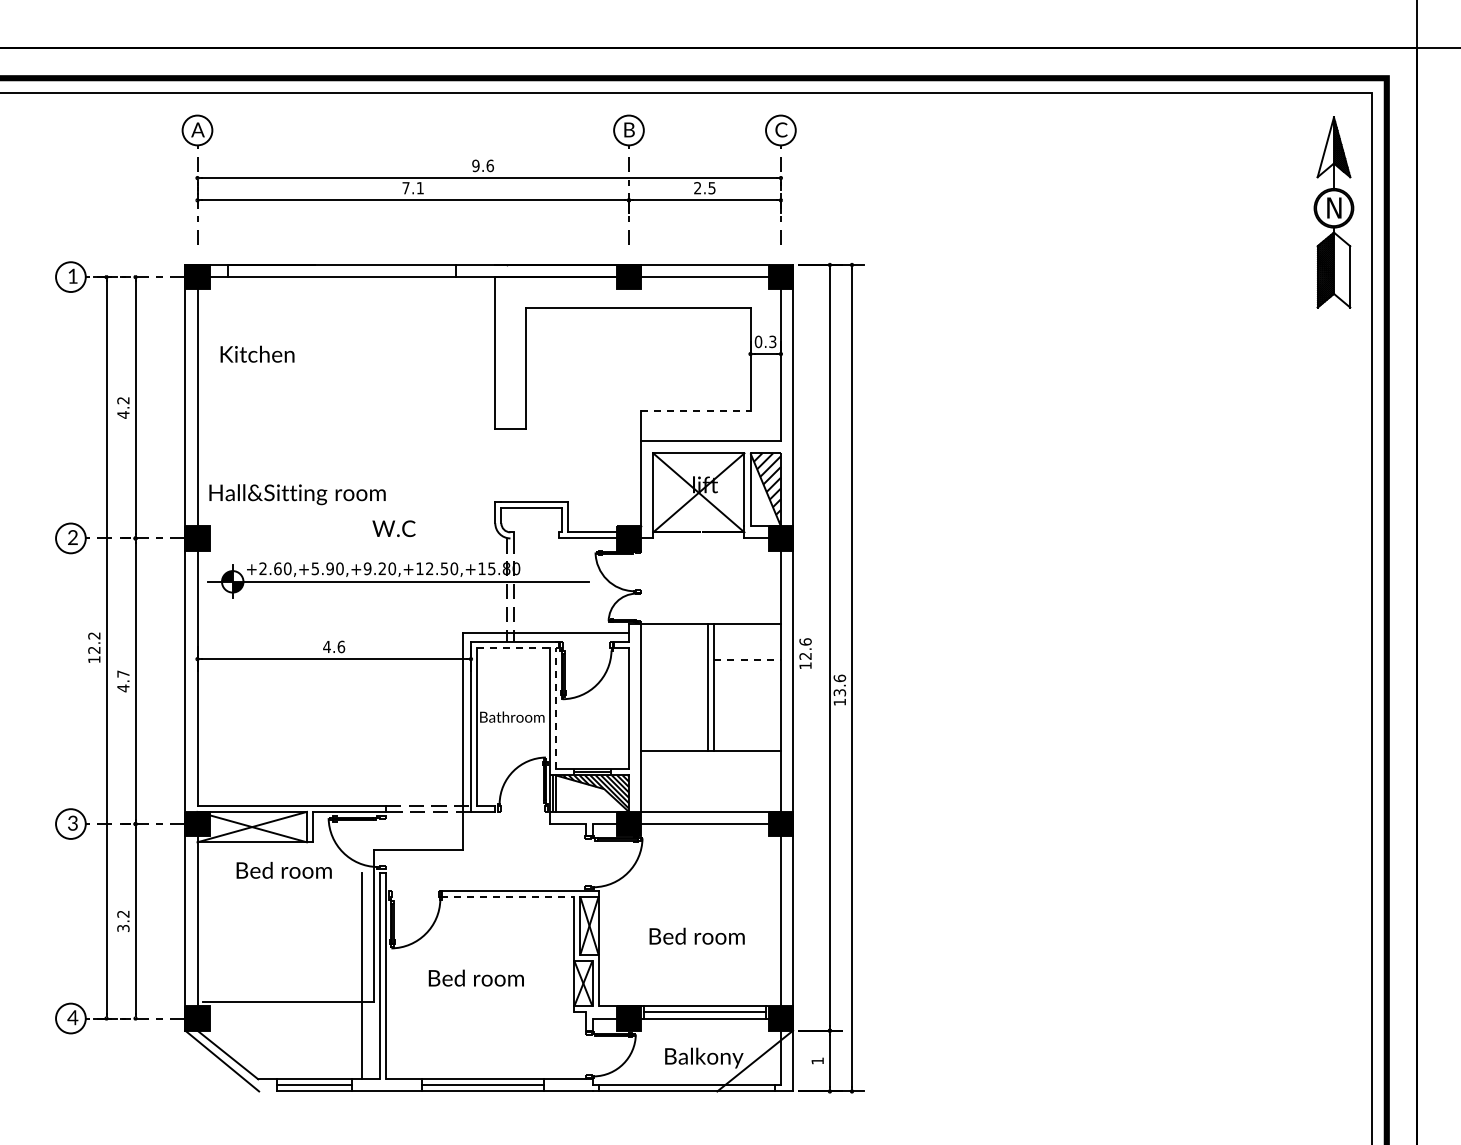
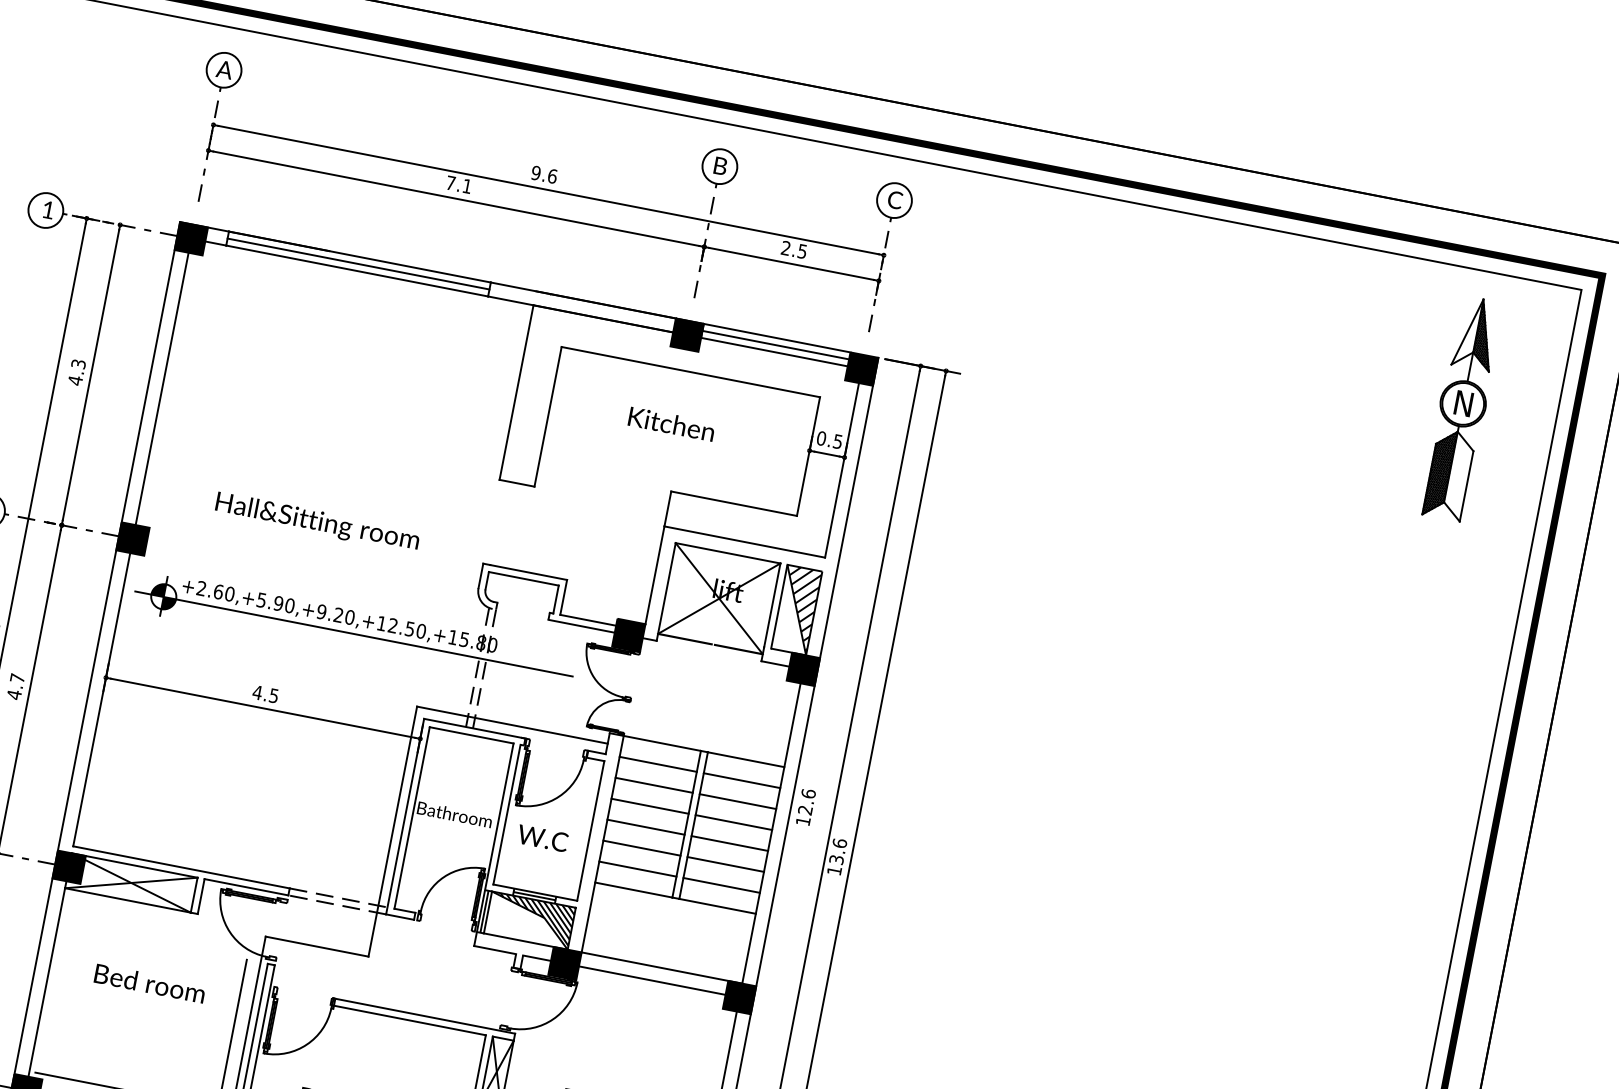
part: (1333, 212) -> (1461, 408), moved
line: (341, 271) -> (358, 264), added
line: (704, 271) -> (775, 345), added
text: (772, 340) -> (837, 440), 0.3 -> 0.5
text: (257, 353) -> (671, 423), moved
text: (123, 400) -> (78, 364), 4.2 -> 4.3
line: (695, 410) -> (733, 503), dashed -> solid
text: (297, 494) -> (317, 522), moved
text: (393, 528) -> (542, 838), moved
line: (674, 641) -> (658, 764), added
line: (747, 641) -> (741, 780), added
text: (341, 646) -> (274, 695), 4.6 -> 4.5
line: (514, 647) -> (472, 735), dashed -> solid
line: (674, 659) -> (654, 784), added
line: (748, 659) -> (739, 801), dashed -> solid
line: (674, 678) -> (649, 806), added
line: (747, 678) -> (733, 822), added
line: (674, 696) -> (645, 827), added
line: (747, 696) -> (729, 843), added
line: (556, 708) -> (507, 814), dashed -> solid
line: (674, 714) -> (641, 847), added
line: (747, 714) -> (725, 864), added
line: (674, 732) -> (637, 868), added
line: (747, 732) -> (721, 884), added
text: (283, 869) -> (149, 982), moved
line: (507, 896) -> (409, 1019), dashed -> solid

